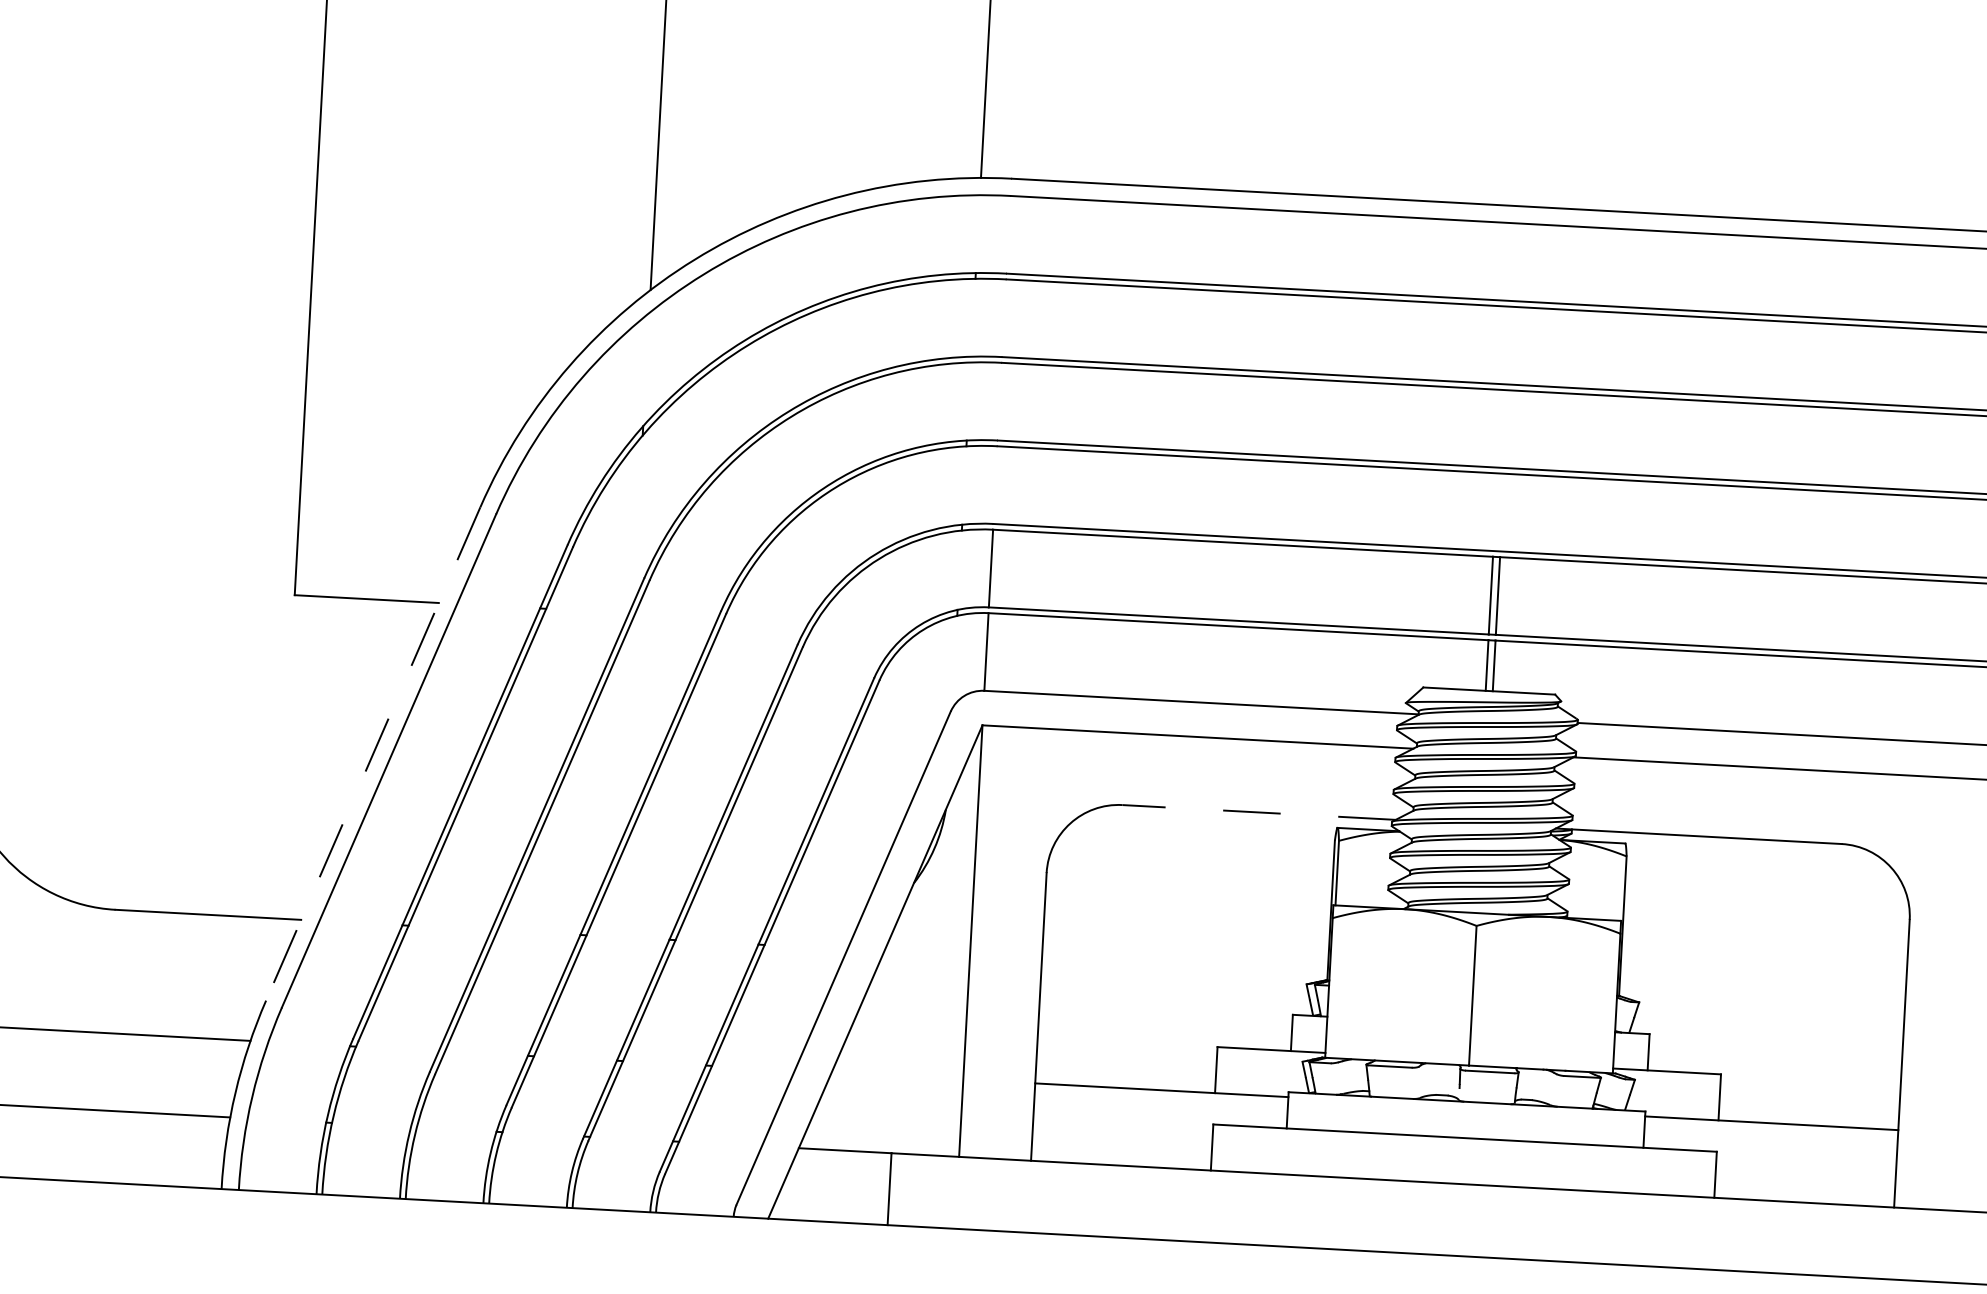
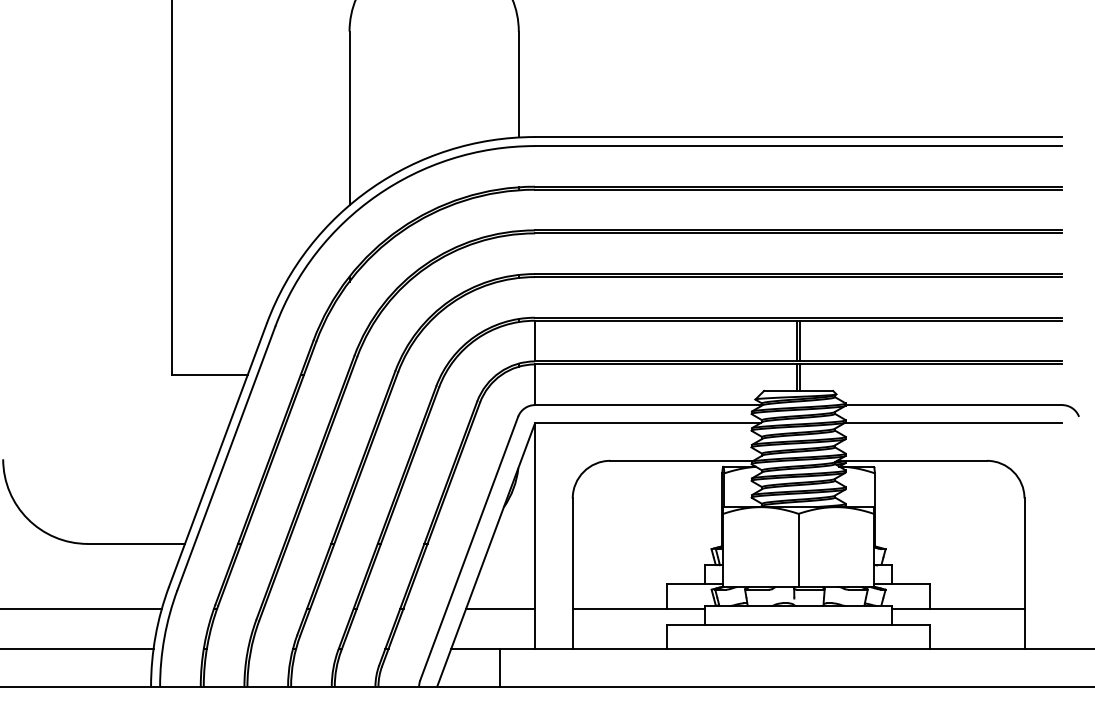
line: (372, 754) -> (217, 455), dashed -> solid
line: (1258, 811) -> (681, 460), dashed -> solid
line: (897, 1075) -> (500, 608), added

